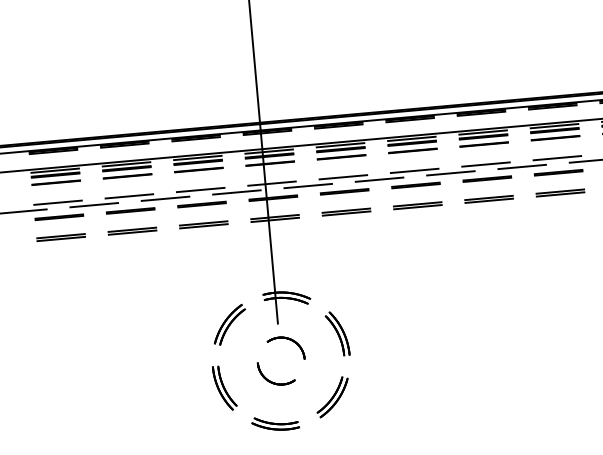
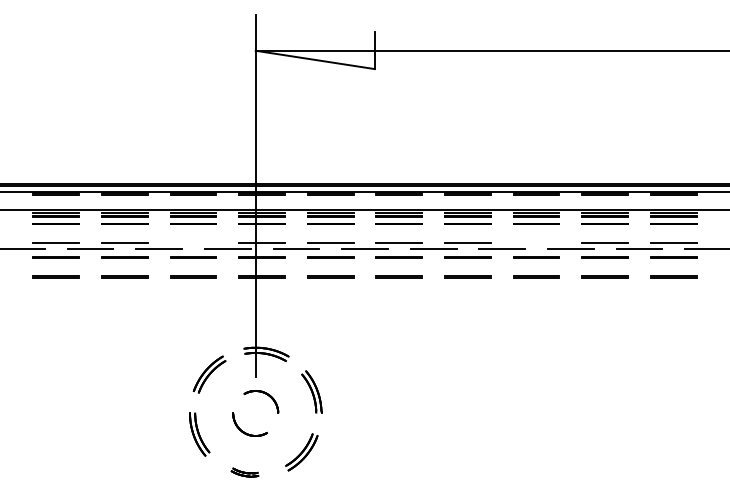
line: (557, 158) -> (536, 243), removed
line: (200, 190) -> (193, 243), removed
part: (275, 423) -> (244, 472), size x0.6

